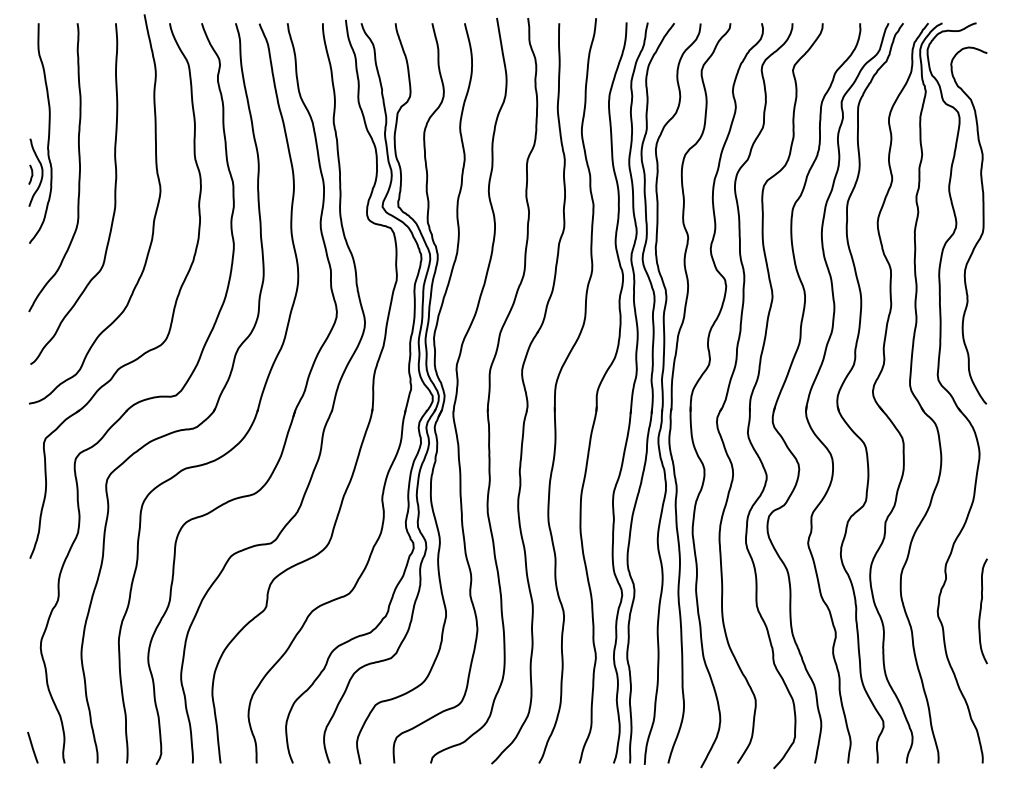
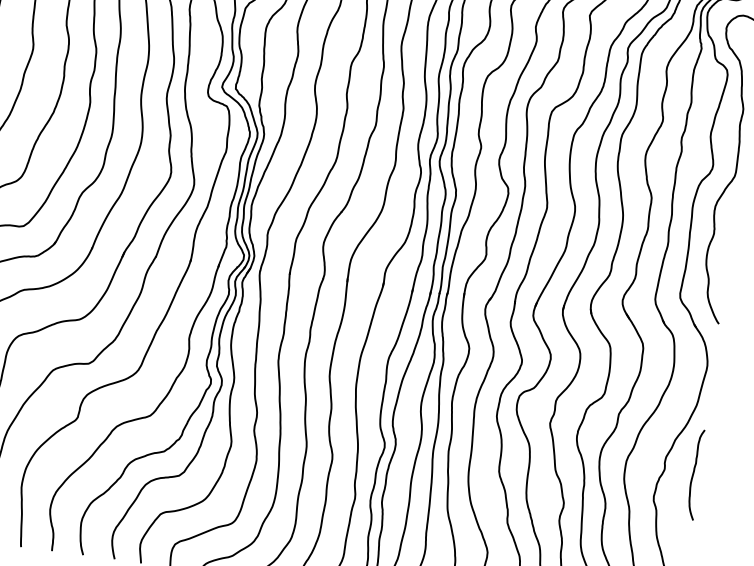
curve: (981, 611) -> (694, 474), moved

